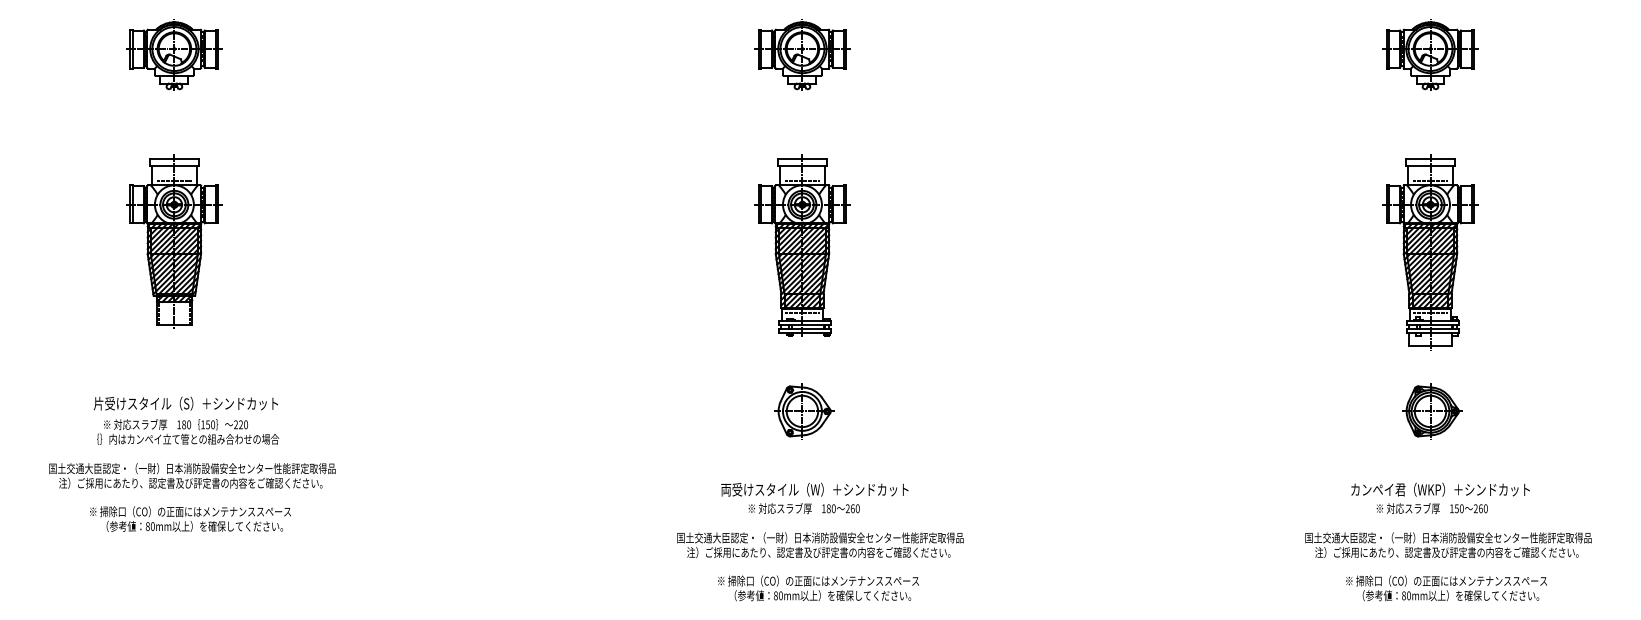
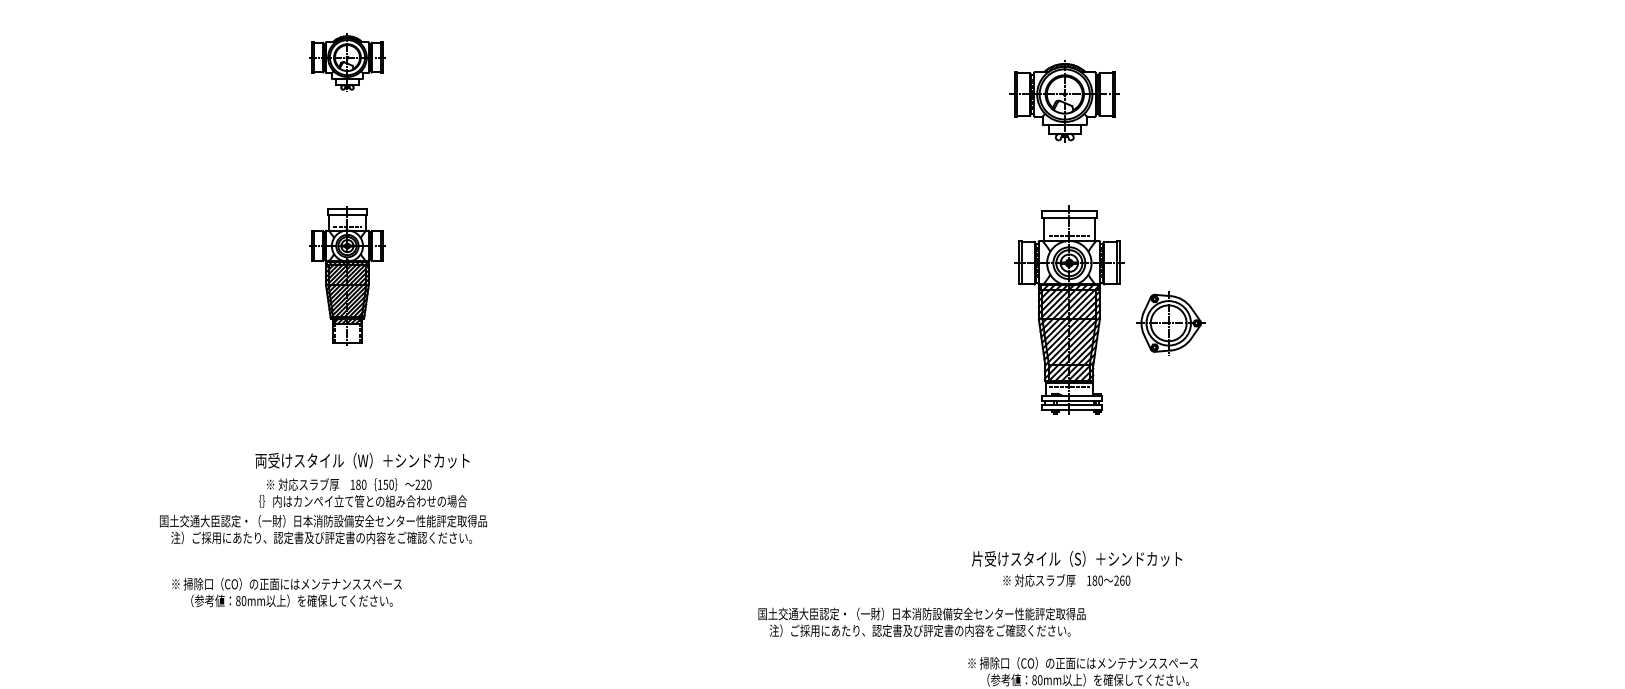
part: (174, 54) -> (347, 61), size x0.7
part: (802, 54) -> (1064, 100), moved
part: (174, 241) -> (347, 275), size x0.7
part: (802, 245) -> (1069, 309), moved
text: (187, 403) -> (362, 460), 片受けスタイル（S）＋シンドカット -> 両受けスタイル（W）＋シンドカット
part: (804, 411) -> (1171, 323), moved
text: (192, 475) -> (323, 529), moved
text: (814, 489) -> (1078, 558), 両受けスタイル（W）＋シンドカット -> 片受けスタイル（S）＋シンドカット
text: (190, 518) -> (287, 591), moved
text: (820, 544) -> (922, 621), moved

